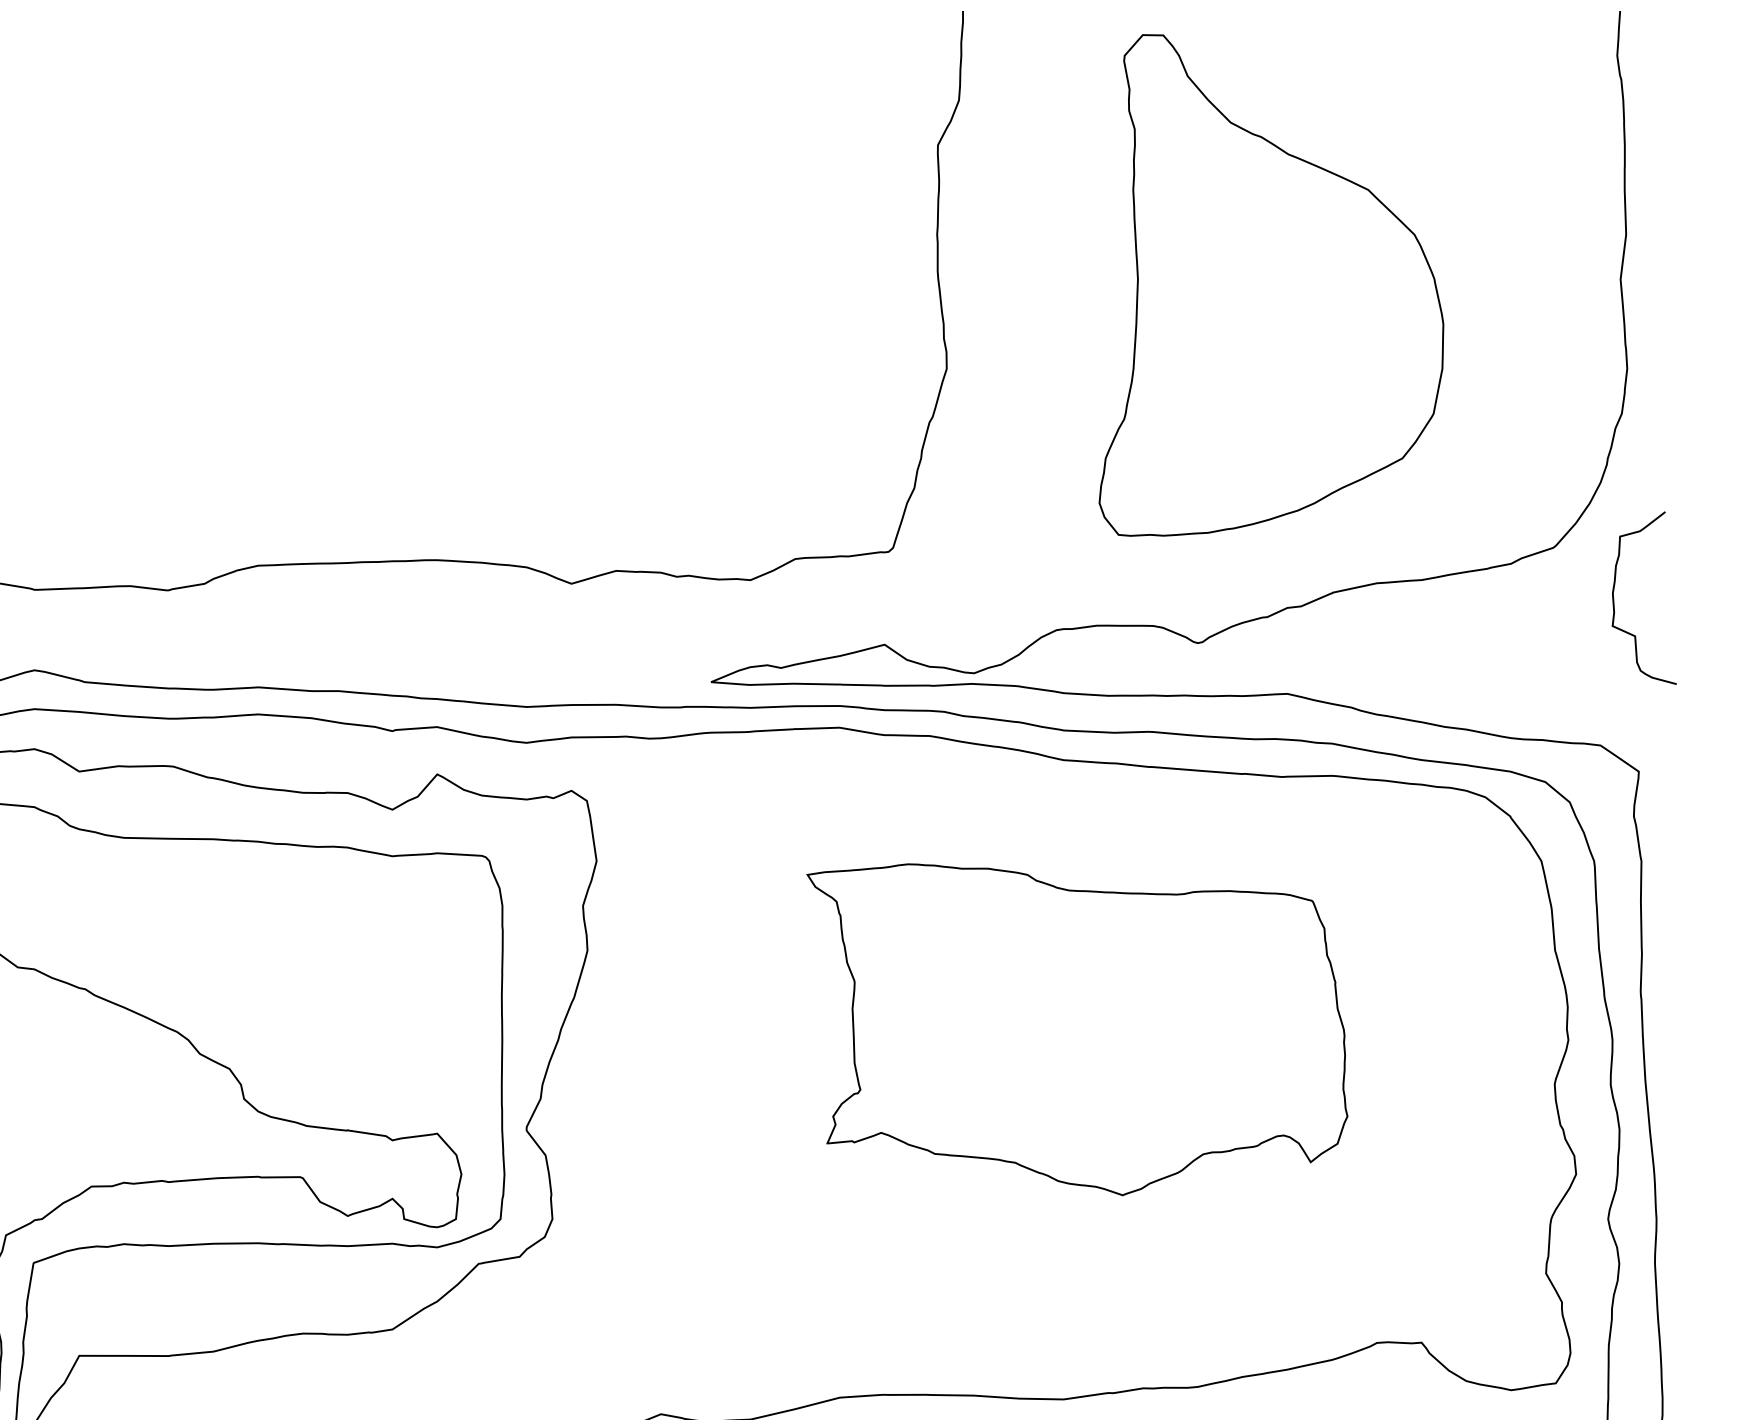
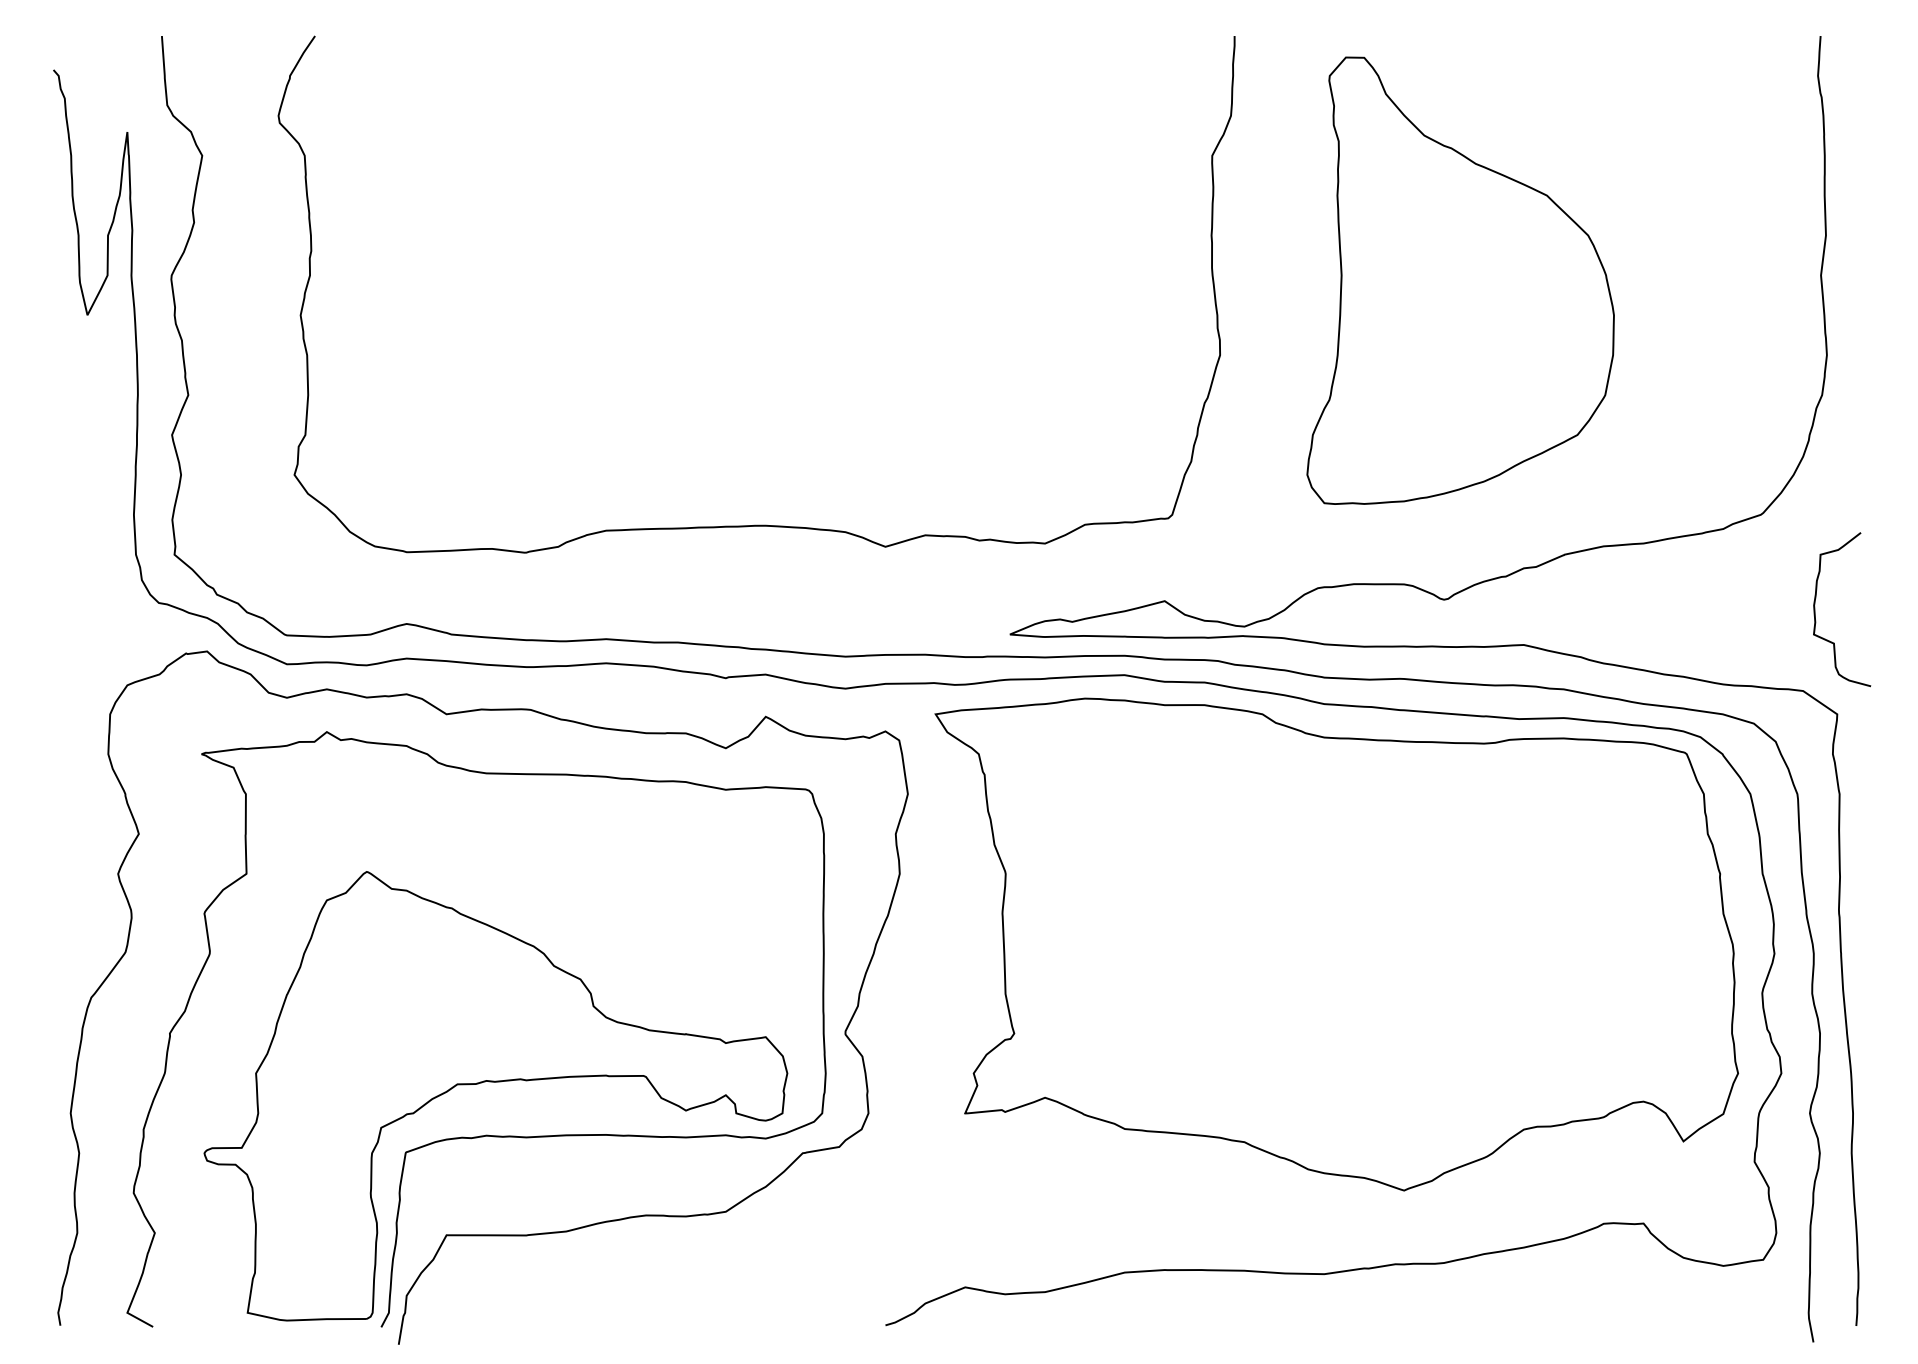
part: (1271, 285) -> (1460, 280), moved
curve: (1614, 598) -> (1815, 609), moved
part: (1077, 1029) -> (1336, 944), size x1.67

